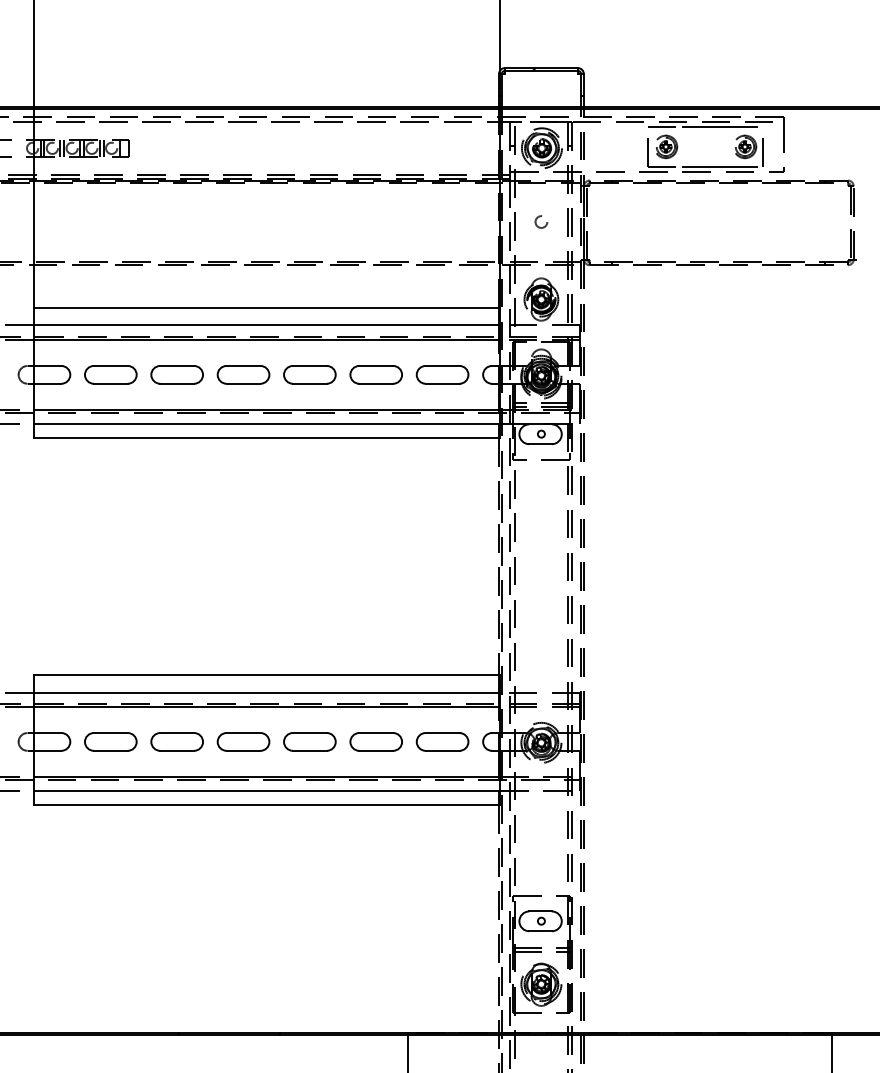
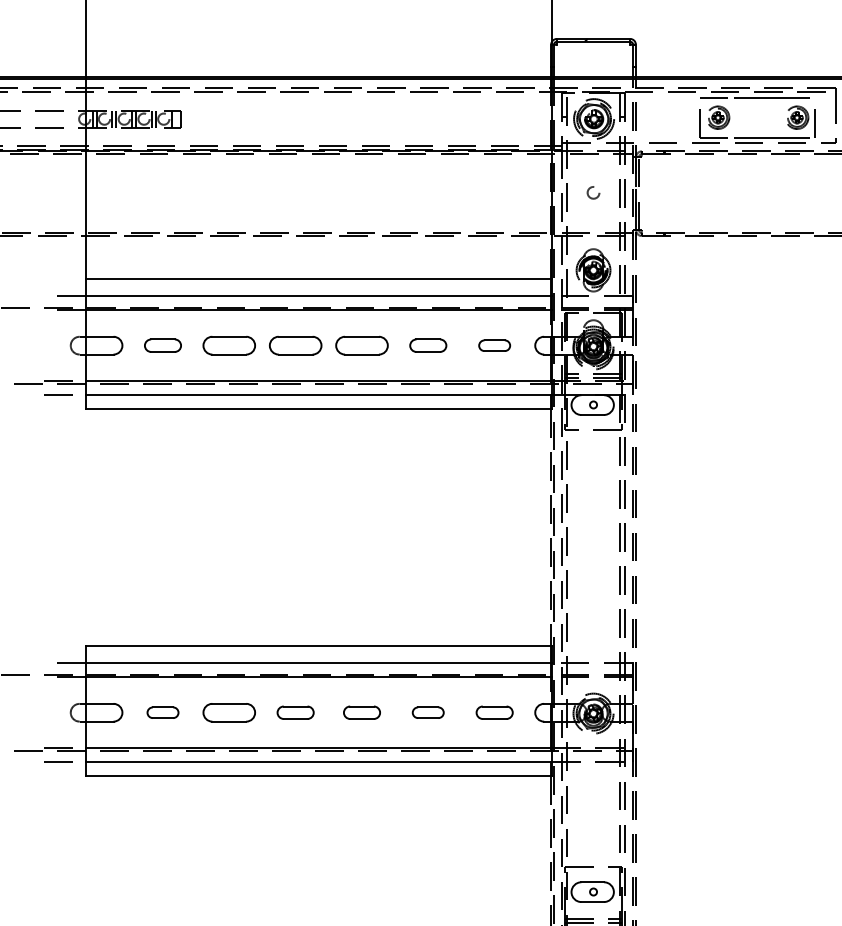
part: (110, 374) -> (162, 345), size x0.7
part: (375, 374) -> (427, 345), size x0.7
part: (442, 374) -> (494, 345), size x0.6
part: (110, 741) -> (162, 712), size x0.6
part: (243, 741) -> (295, 712), size x0.7
part: (309, 741) -> (361, 712), size x0.7
part: (375, 741) -> (427, 712), size x0.6
part: (442, 741) -> (494, 712), size x0.7

